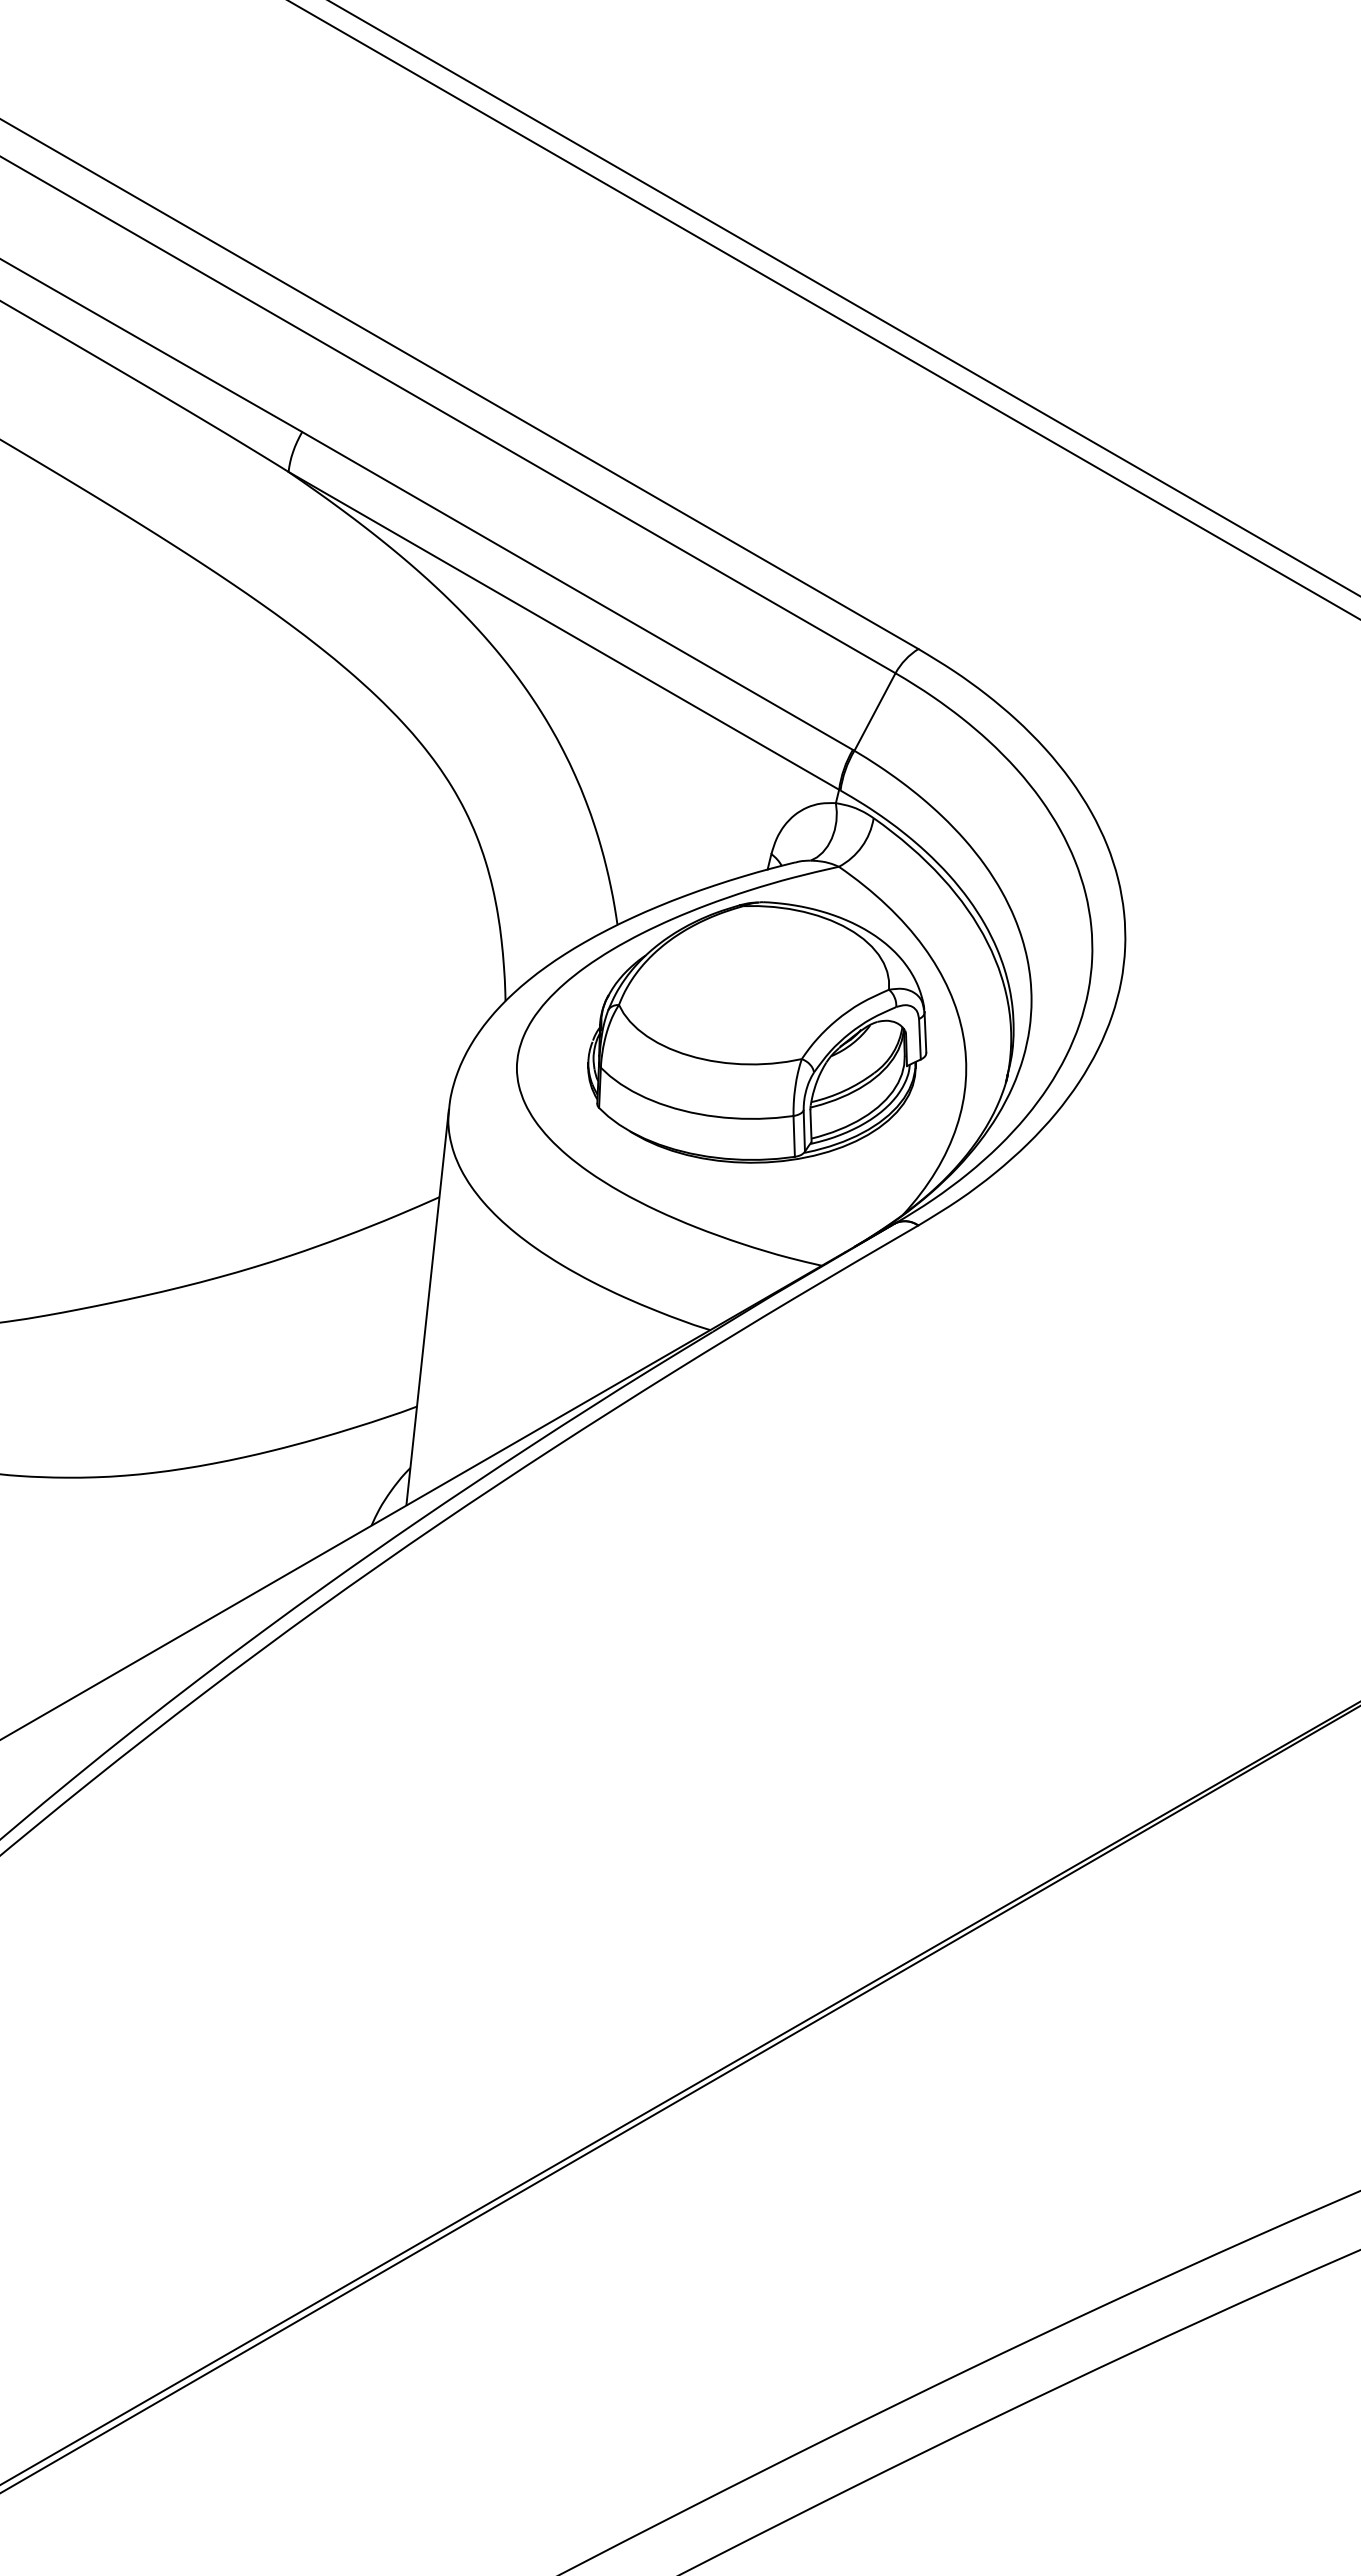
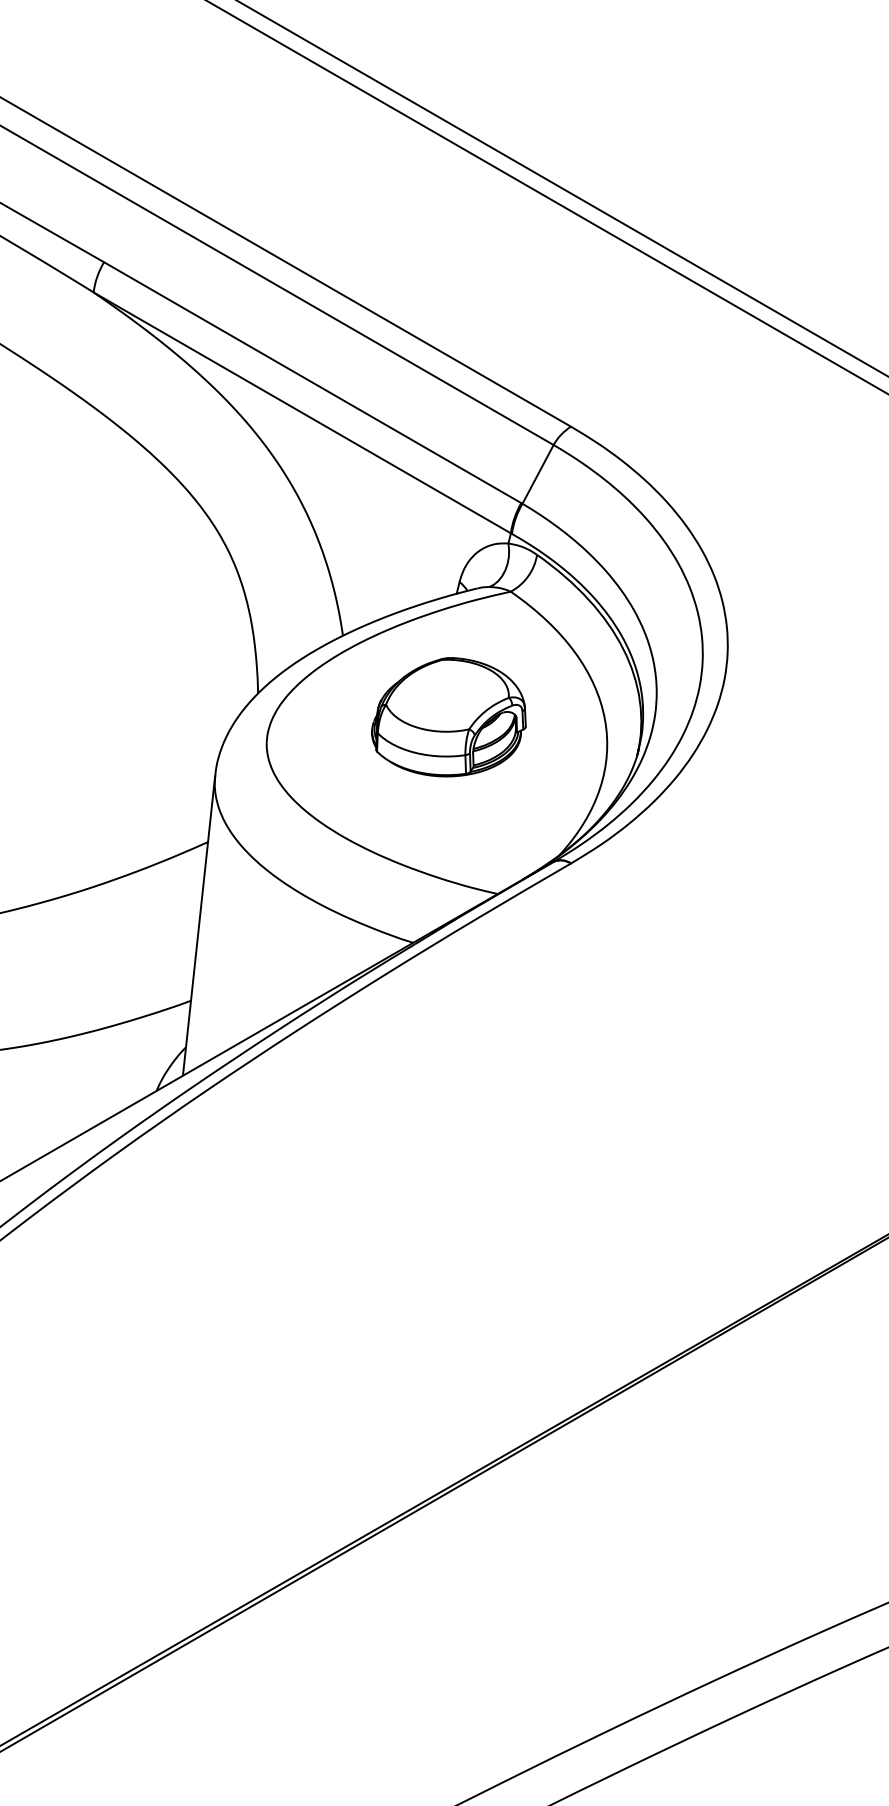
part: (757, 1032) -> (449, 717), size x0.6

